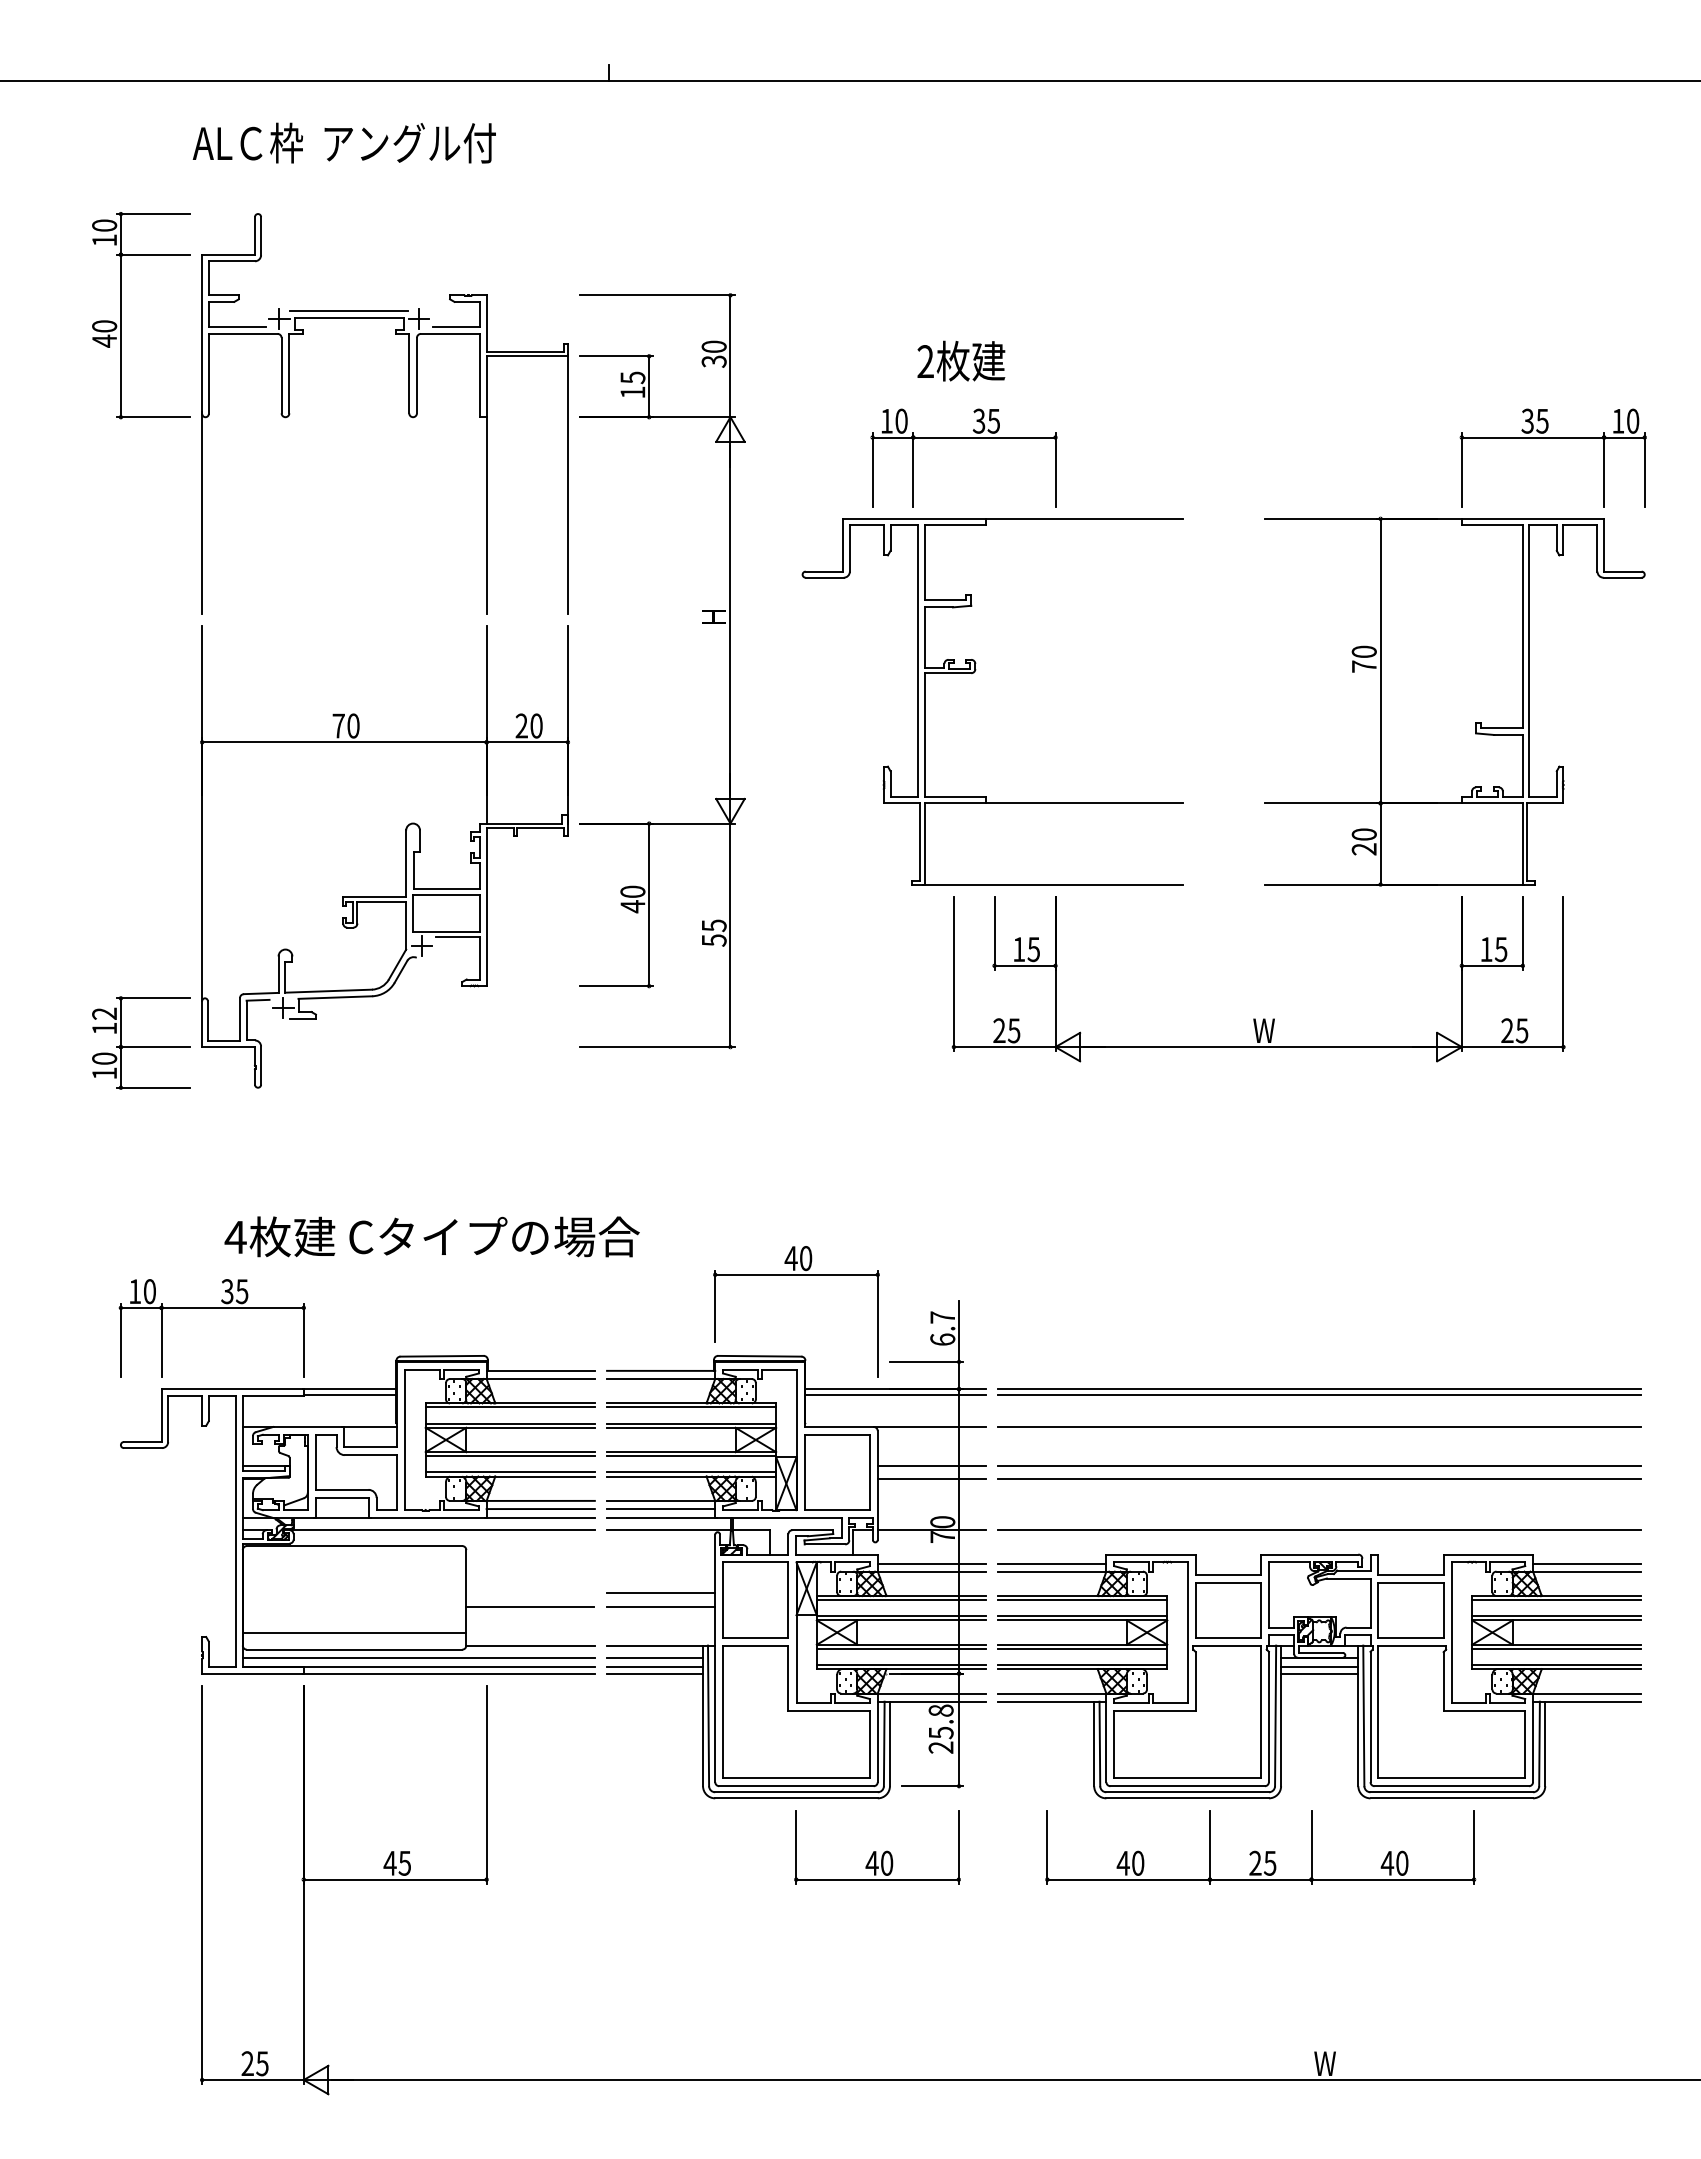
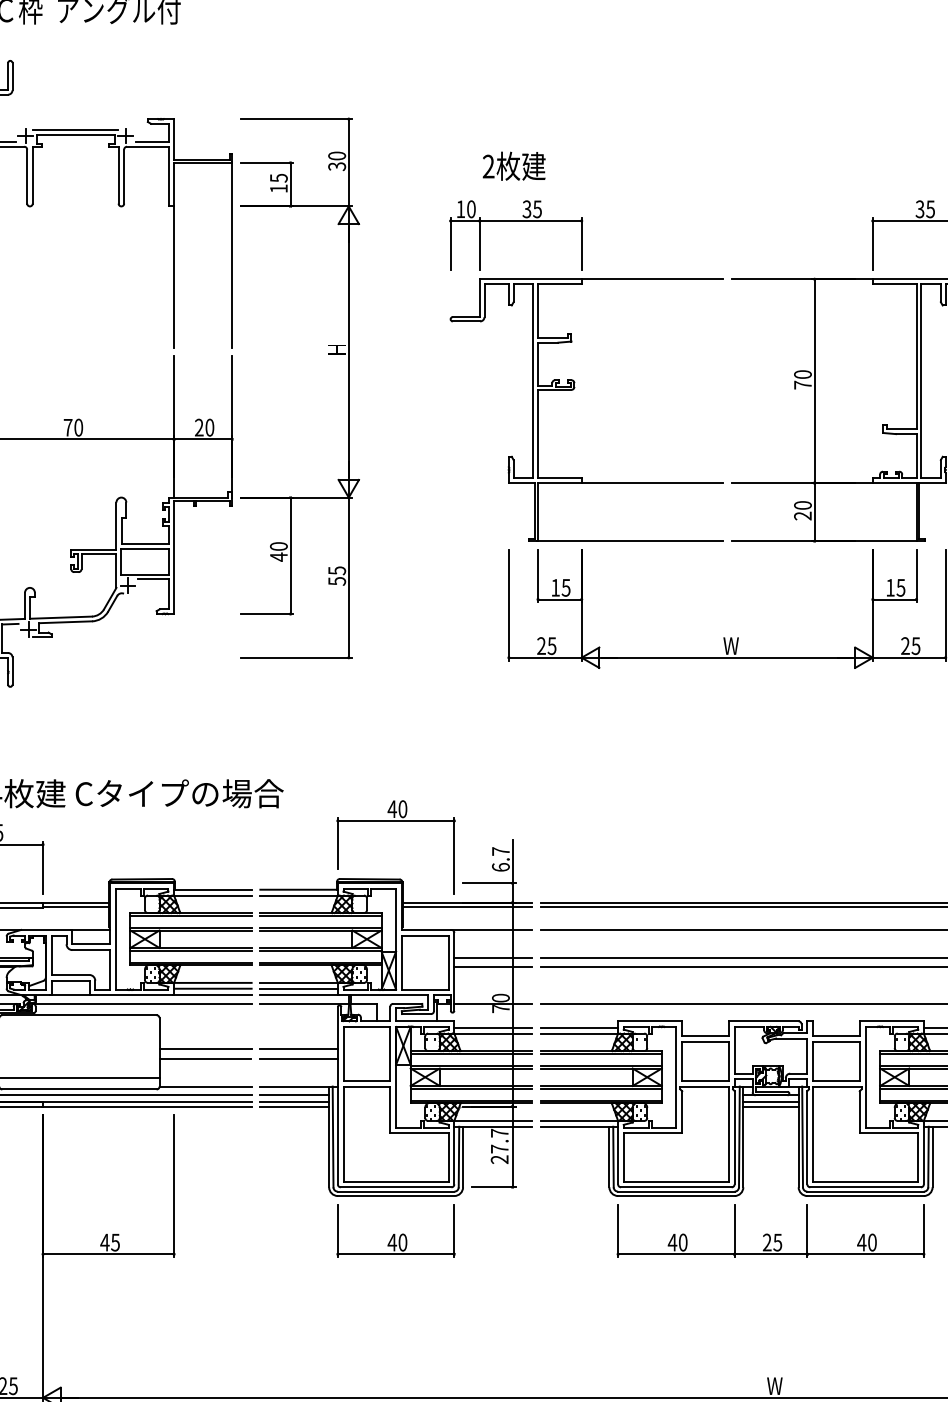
part: (973, 673) -> (573, 390), moved
line: (530, 1593) -> (205, 1049), added
text: (940, 1721) -> (499, 1140), 25.8 -> 27.7
part: (877, 1847) -> (396, 1231), moved
part: (1260, 1847) -> (770, 1231), moved

